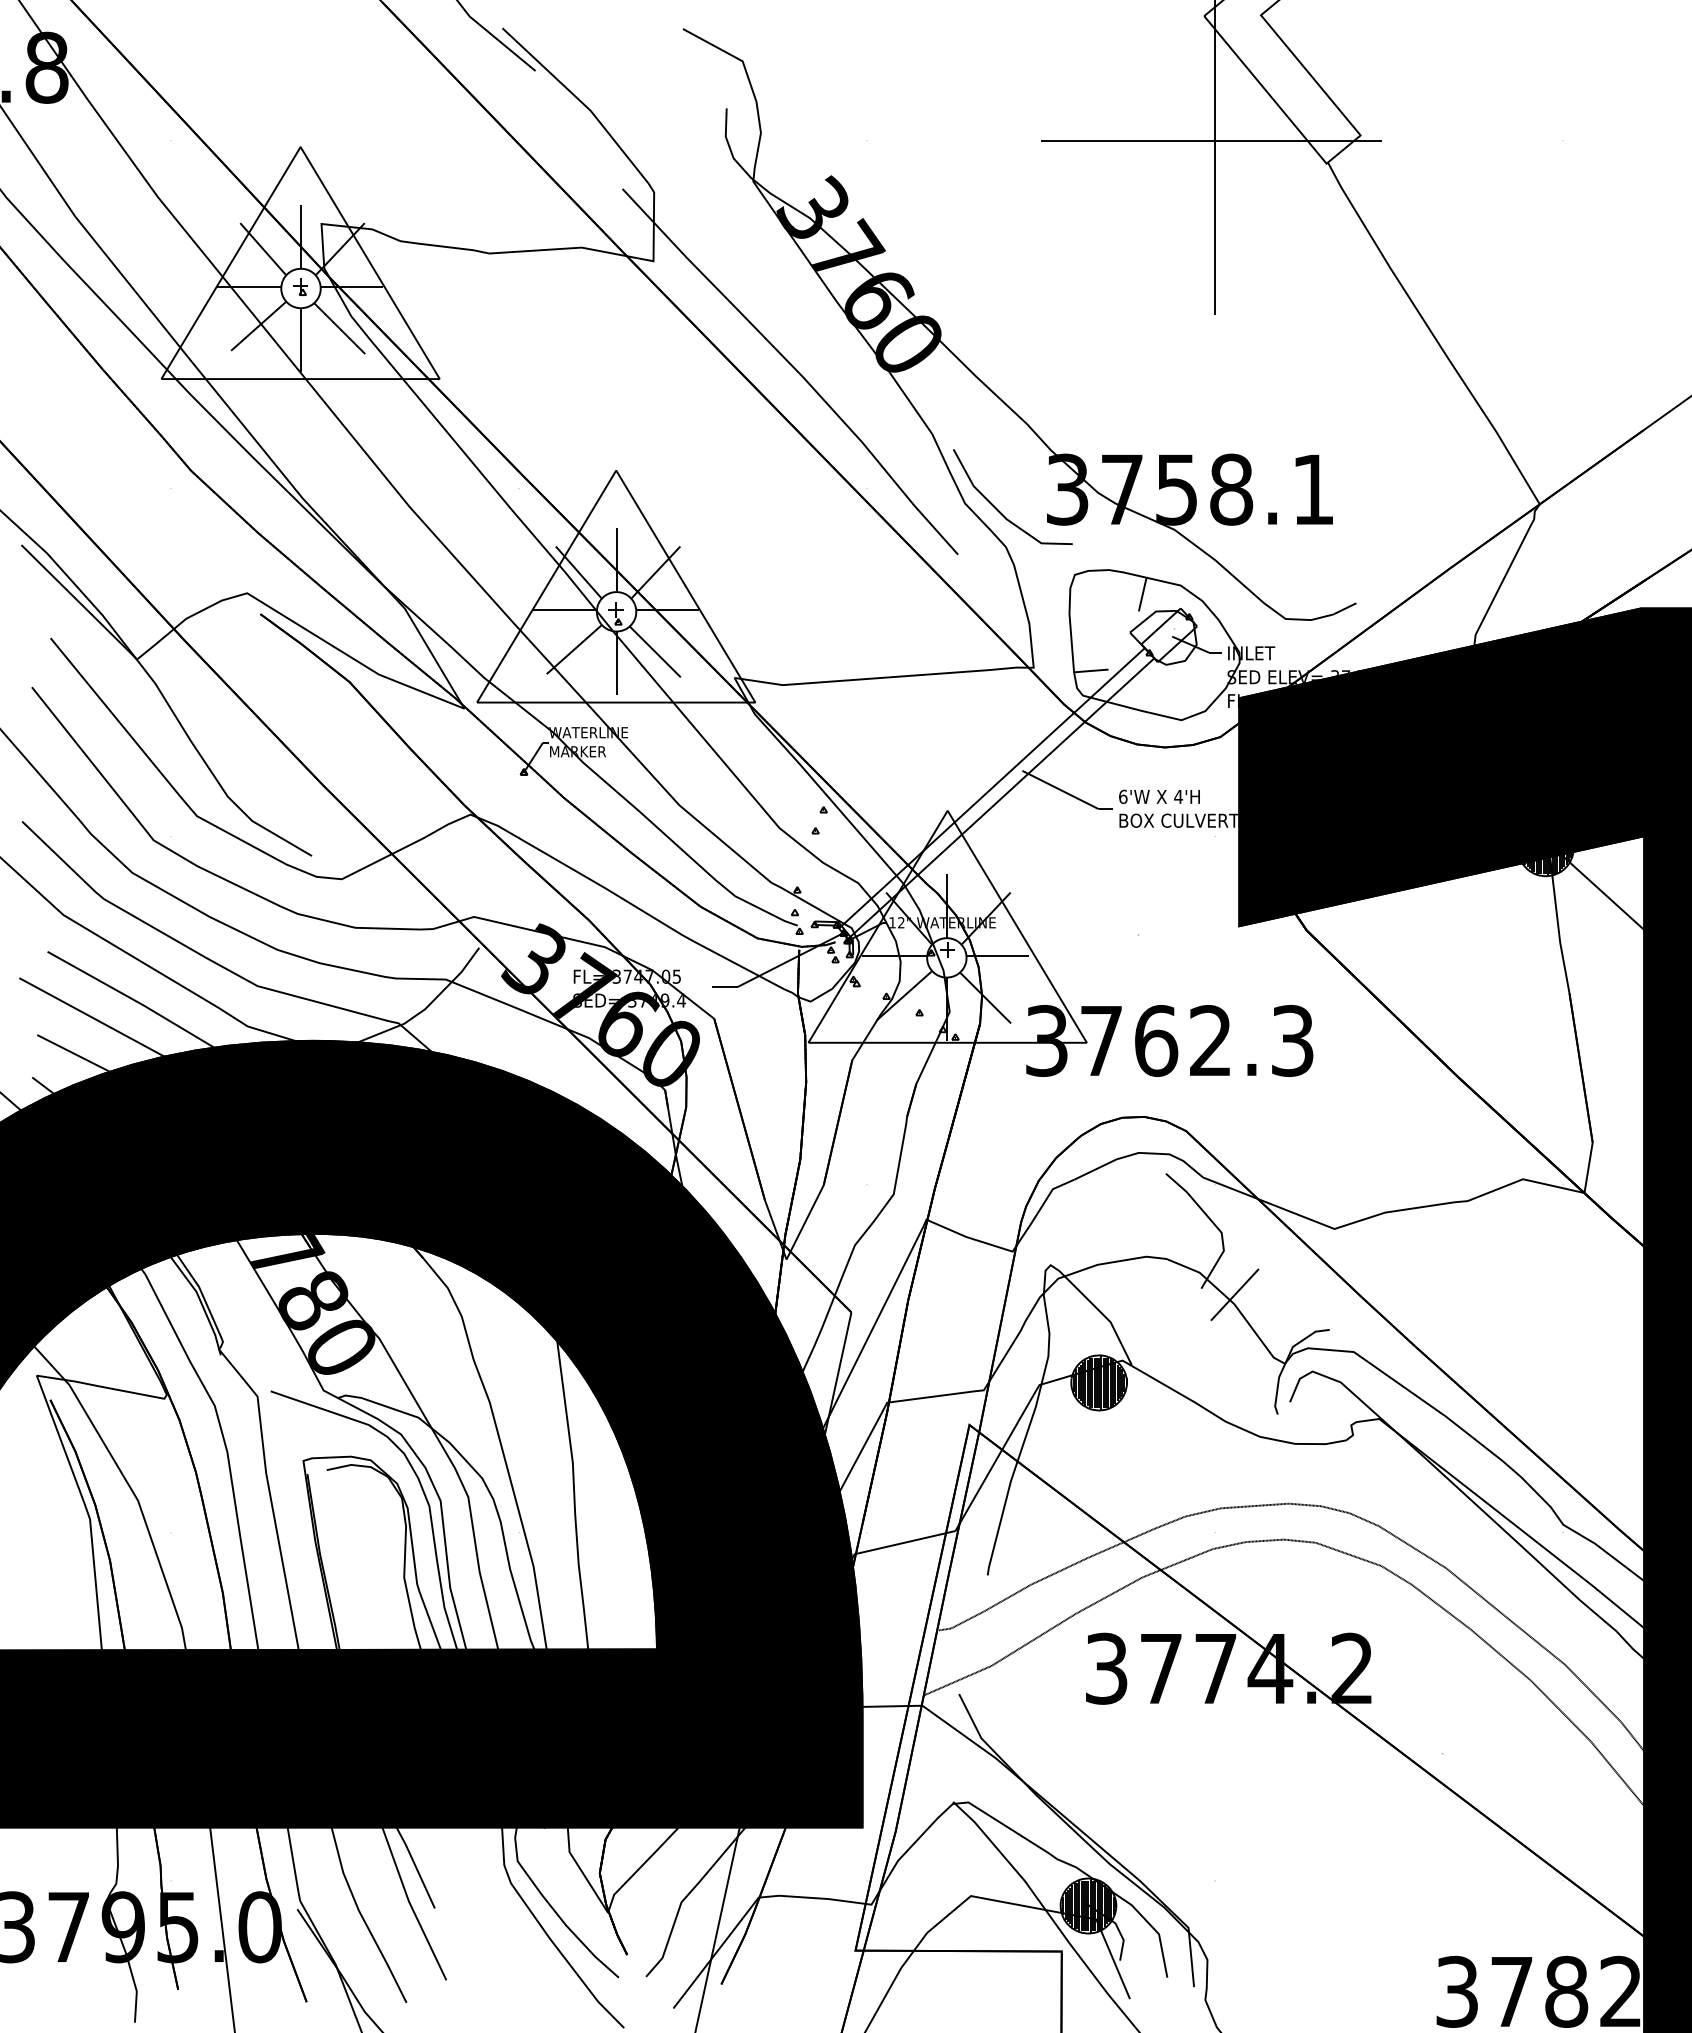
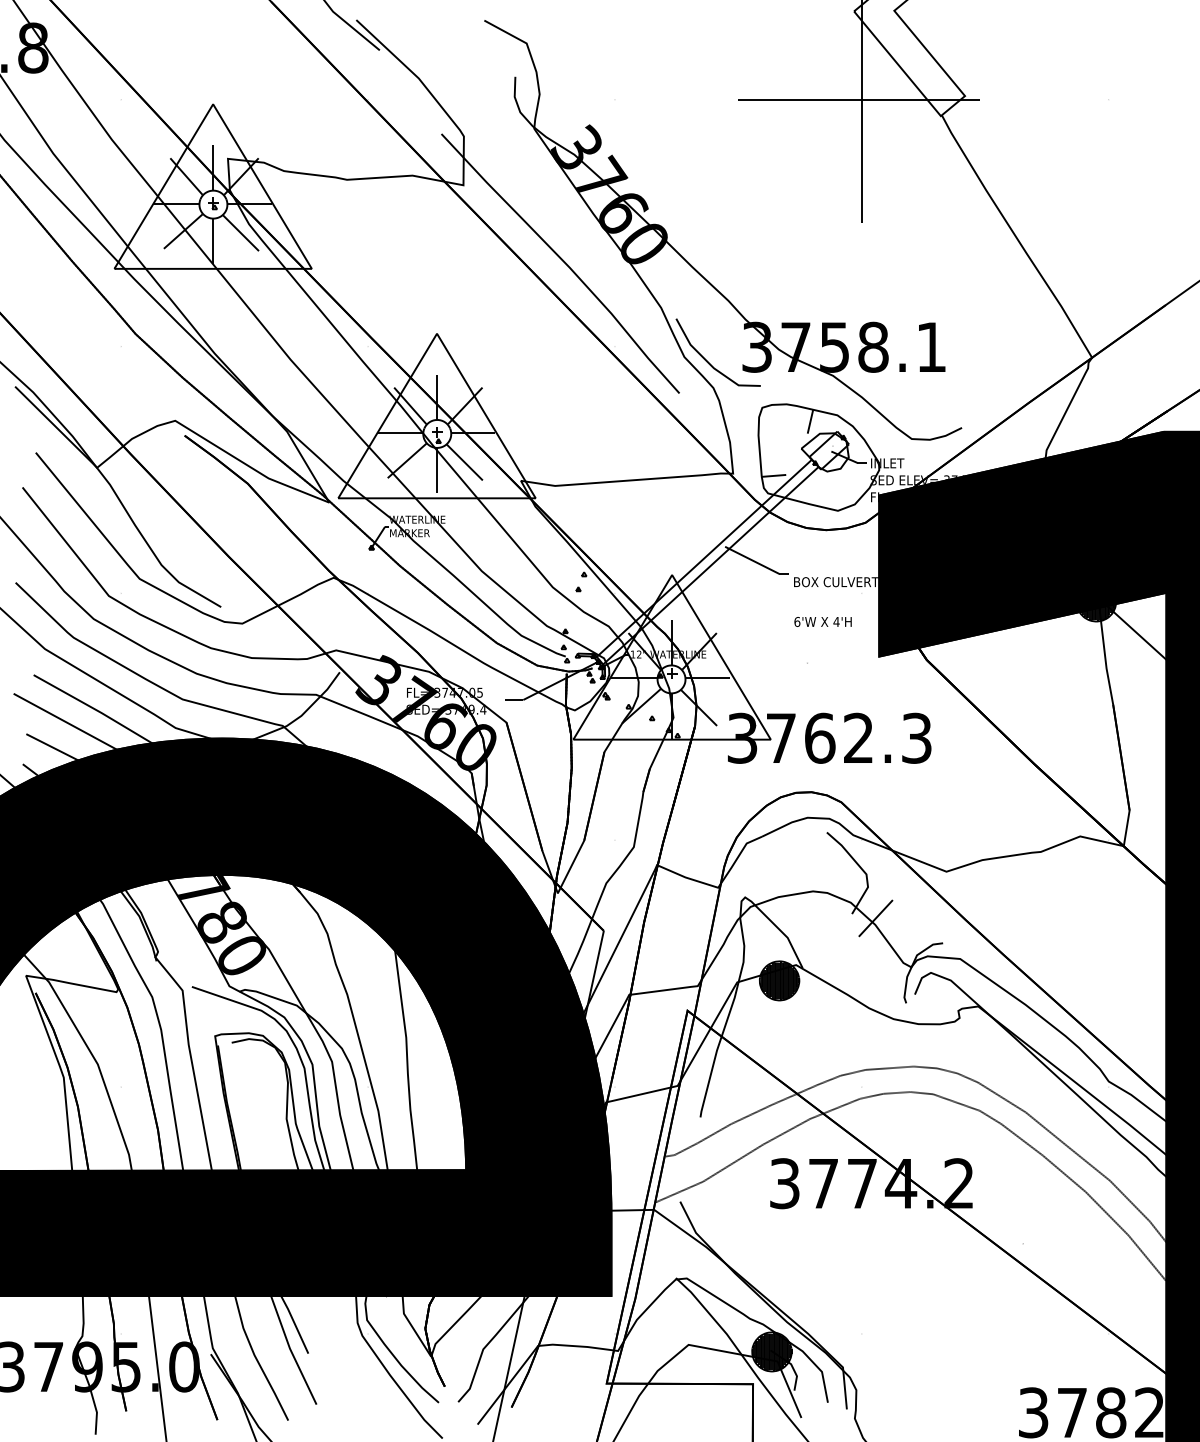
text: (1159, 796) -> (823, 621), moved

